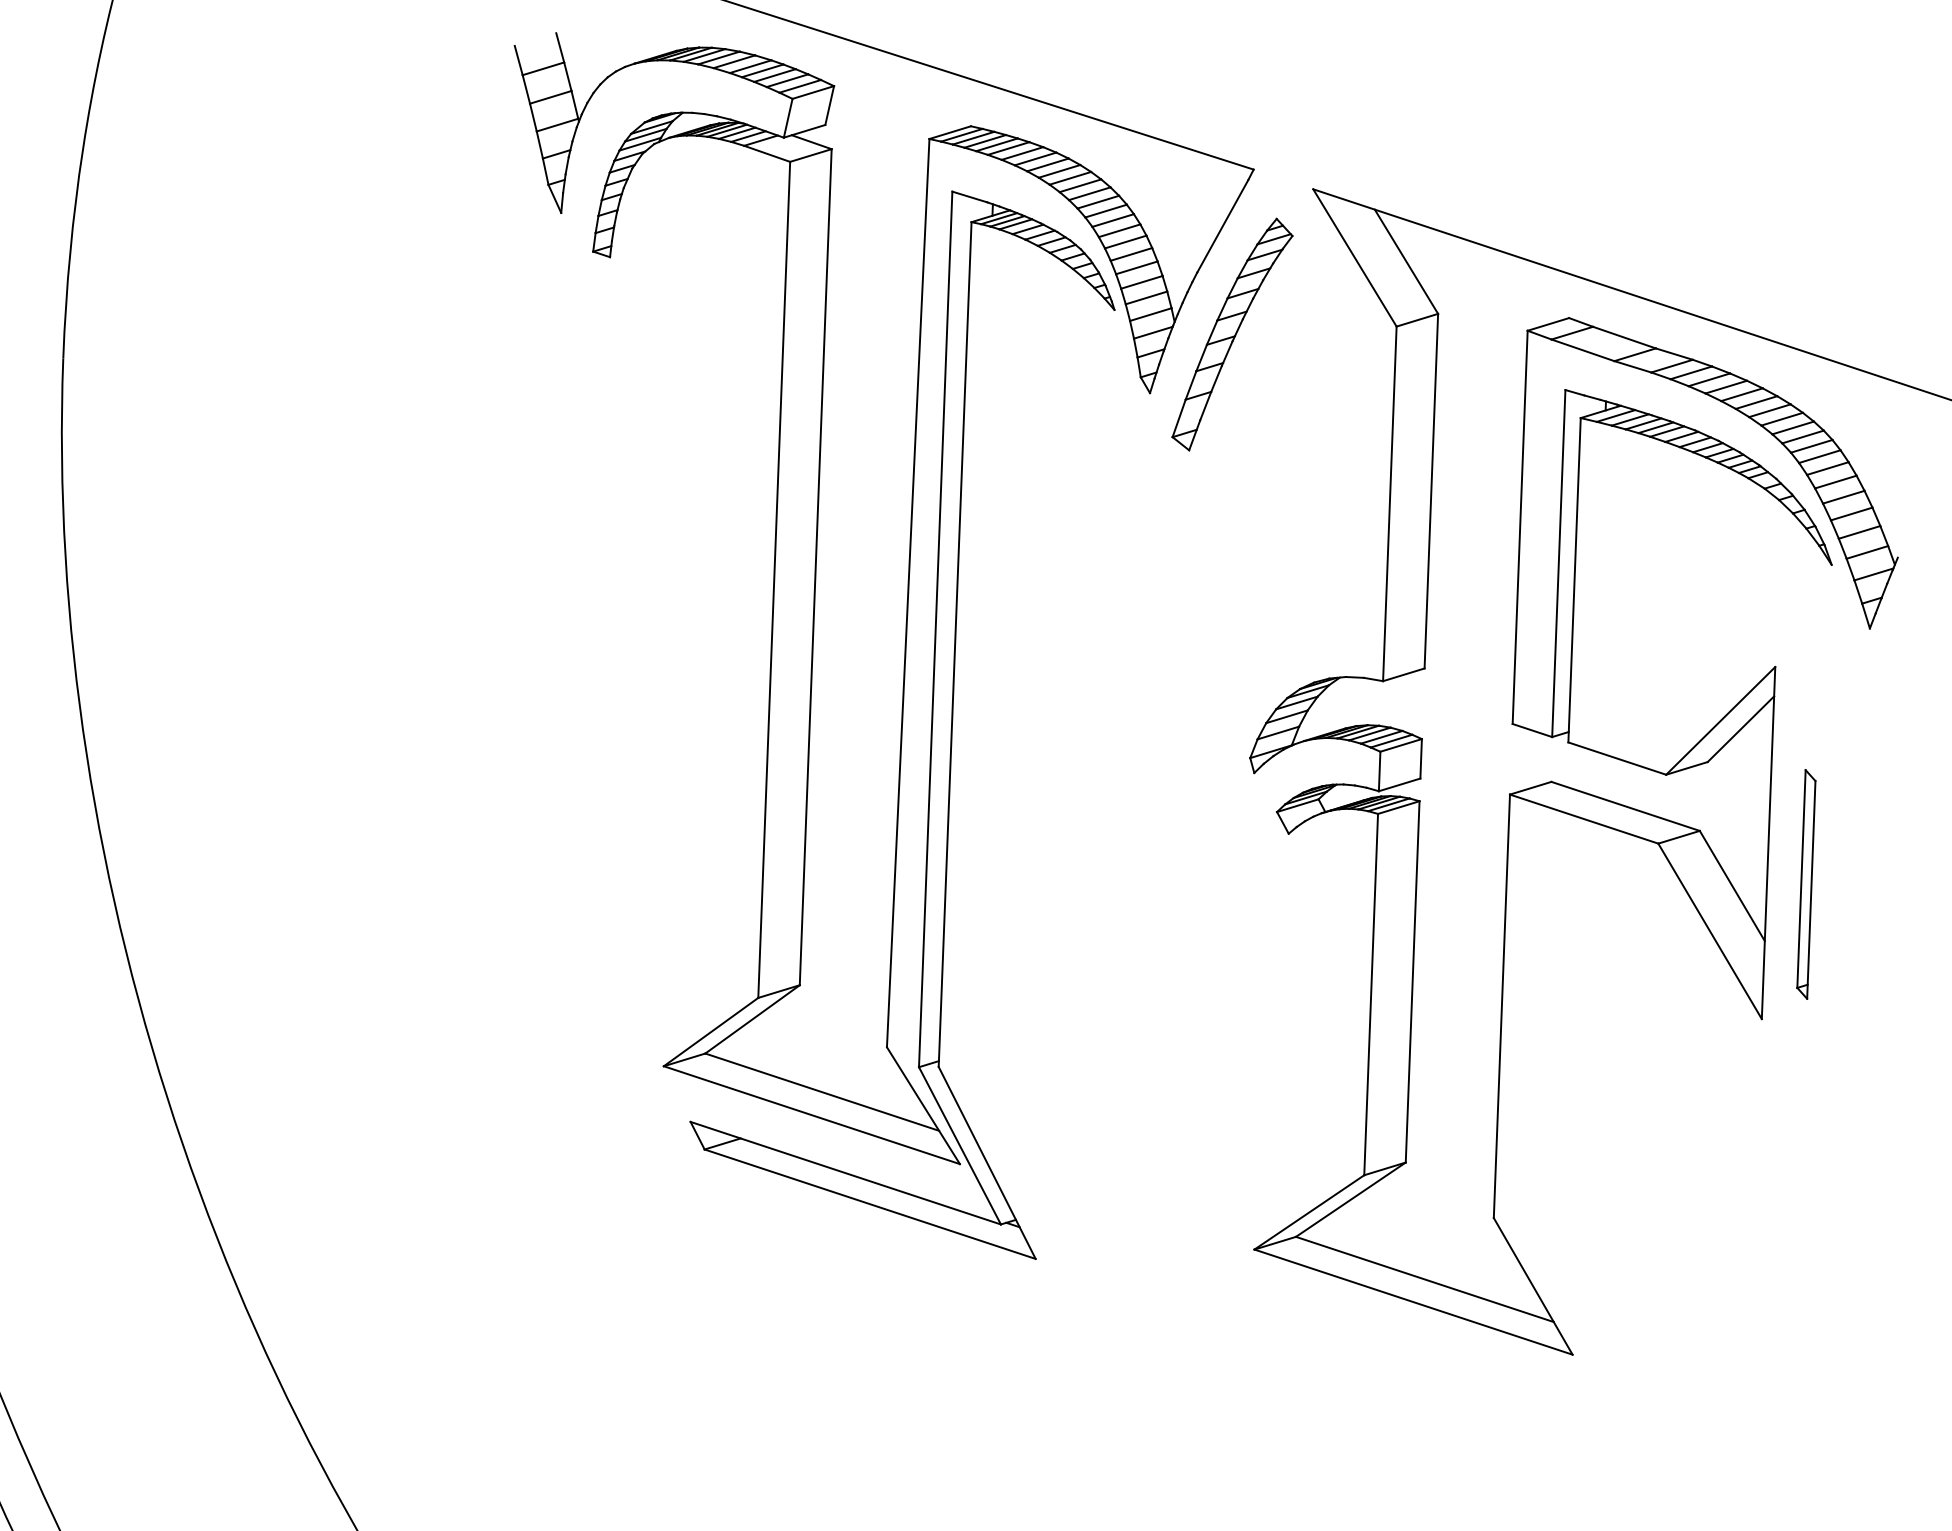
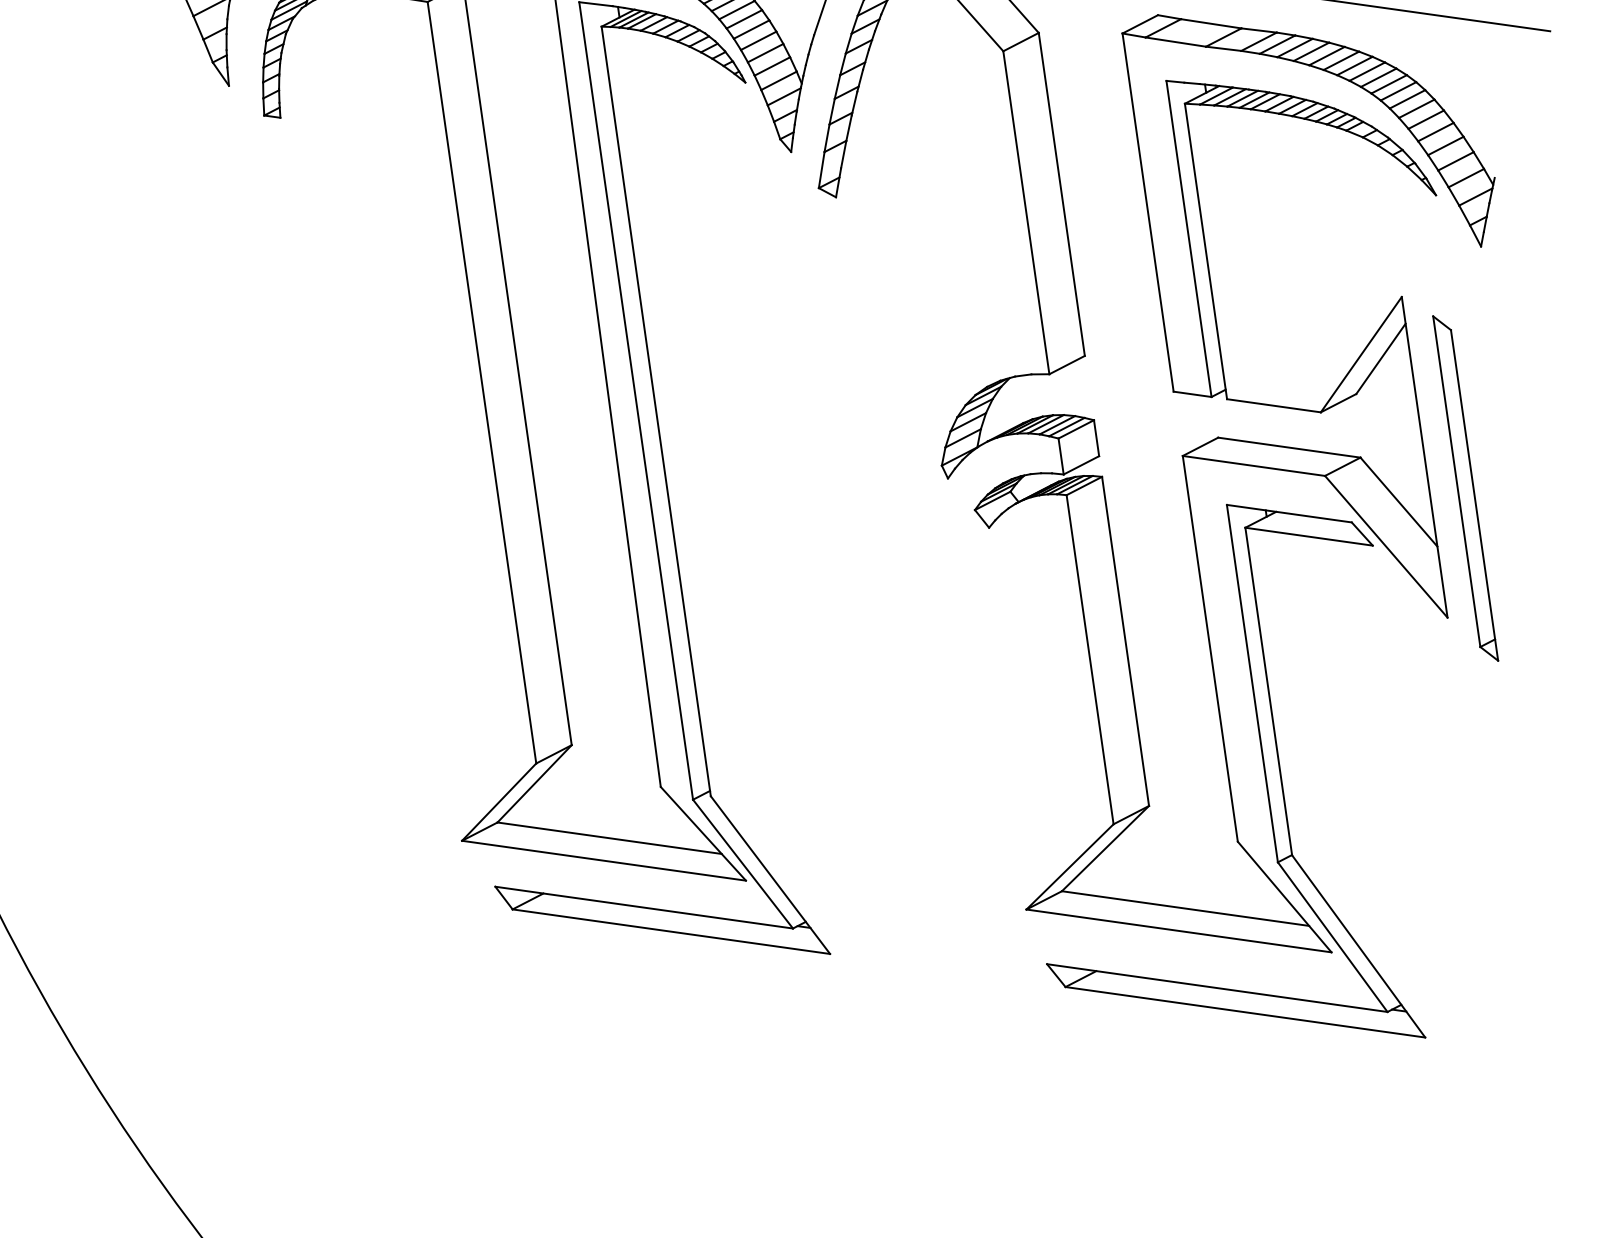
part: (1806, 884) -> (1465, 488), size x1.67
part: (1534, 1166) -> (1266, 788), added

